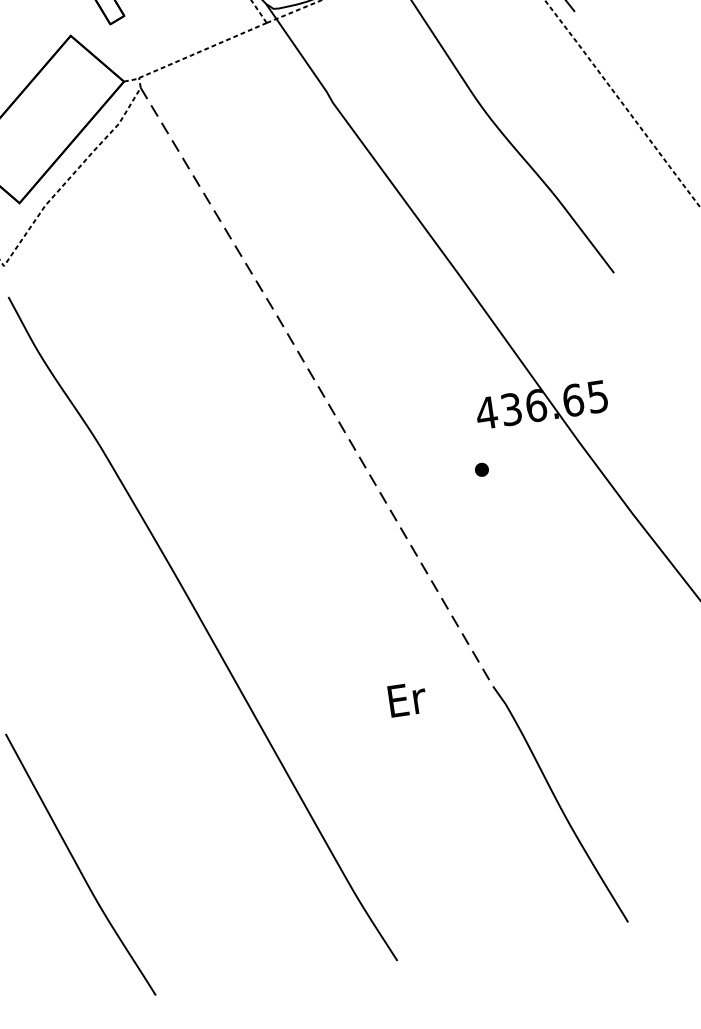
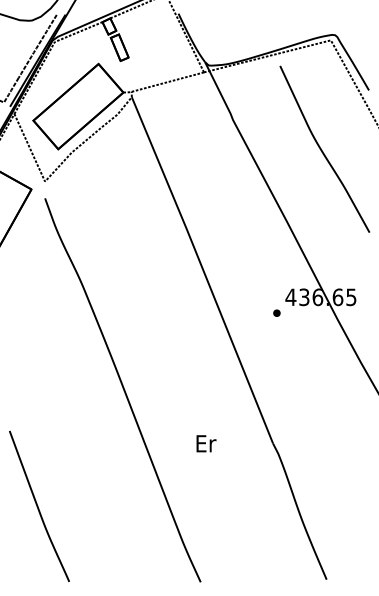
line: (318, 385) -> (203, 269), dashed -> solid
part: (480, 468) -> (276, 312), moved
text: (407, 698) -> (206, 443), moved

